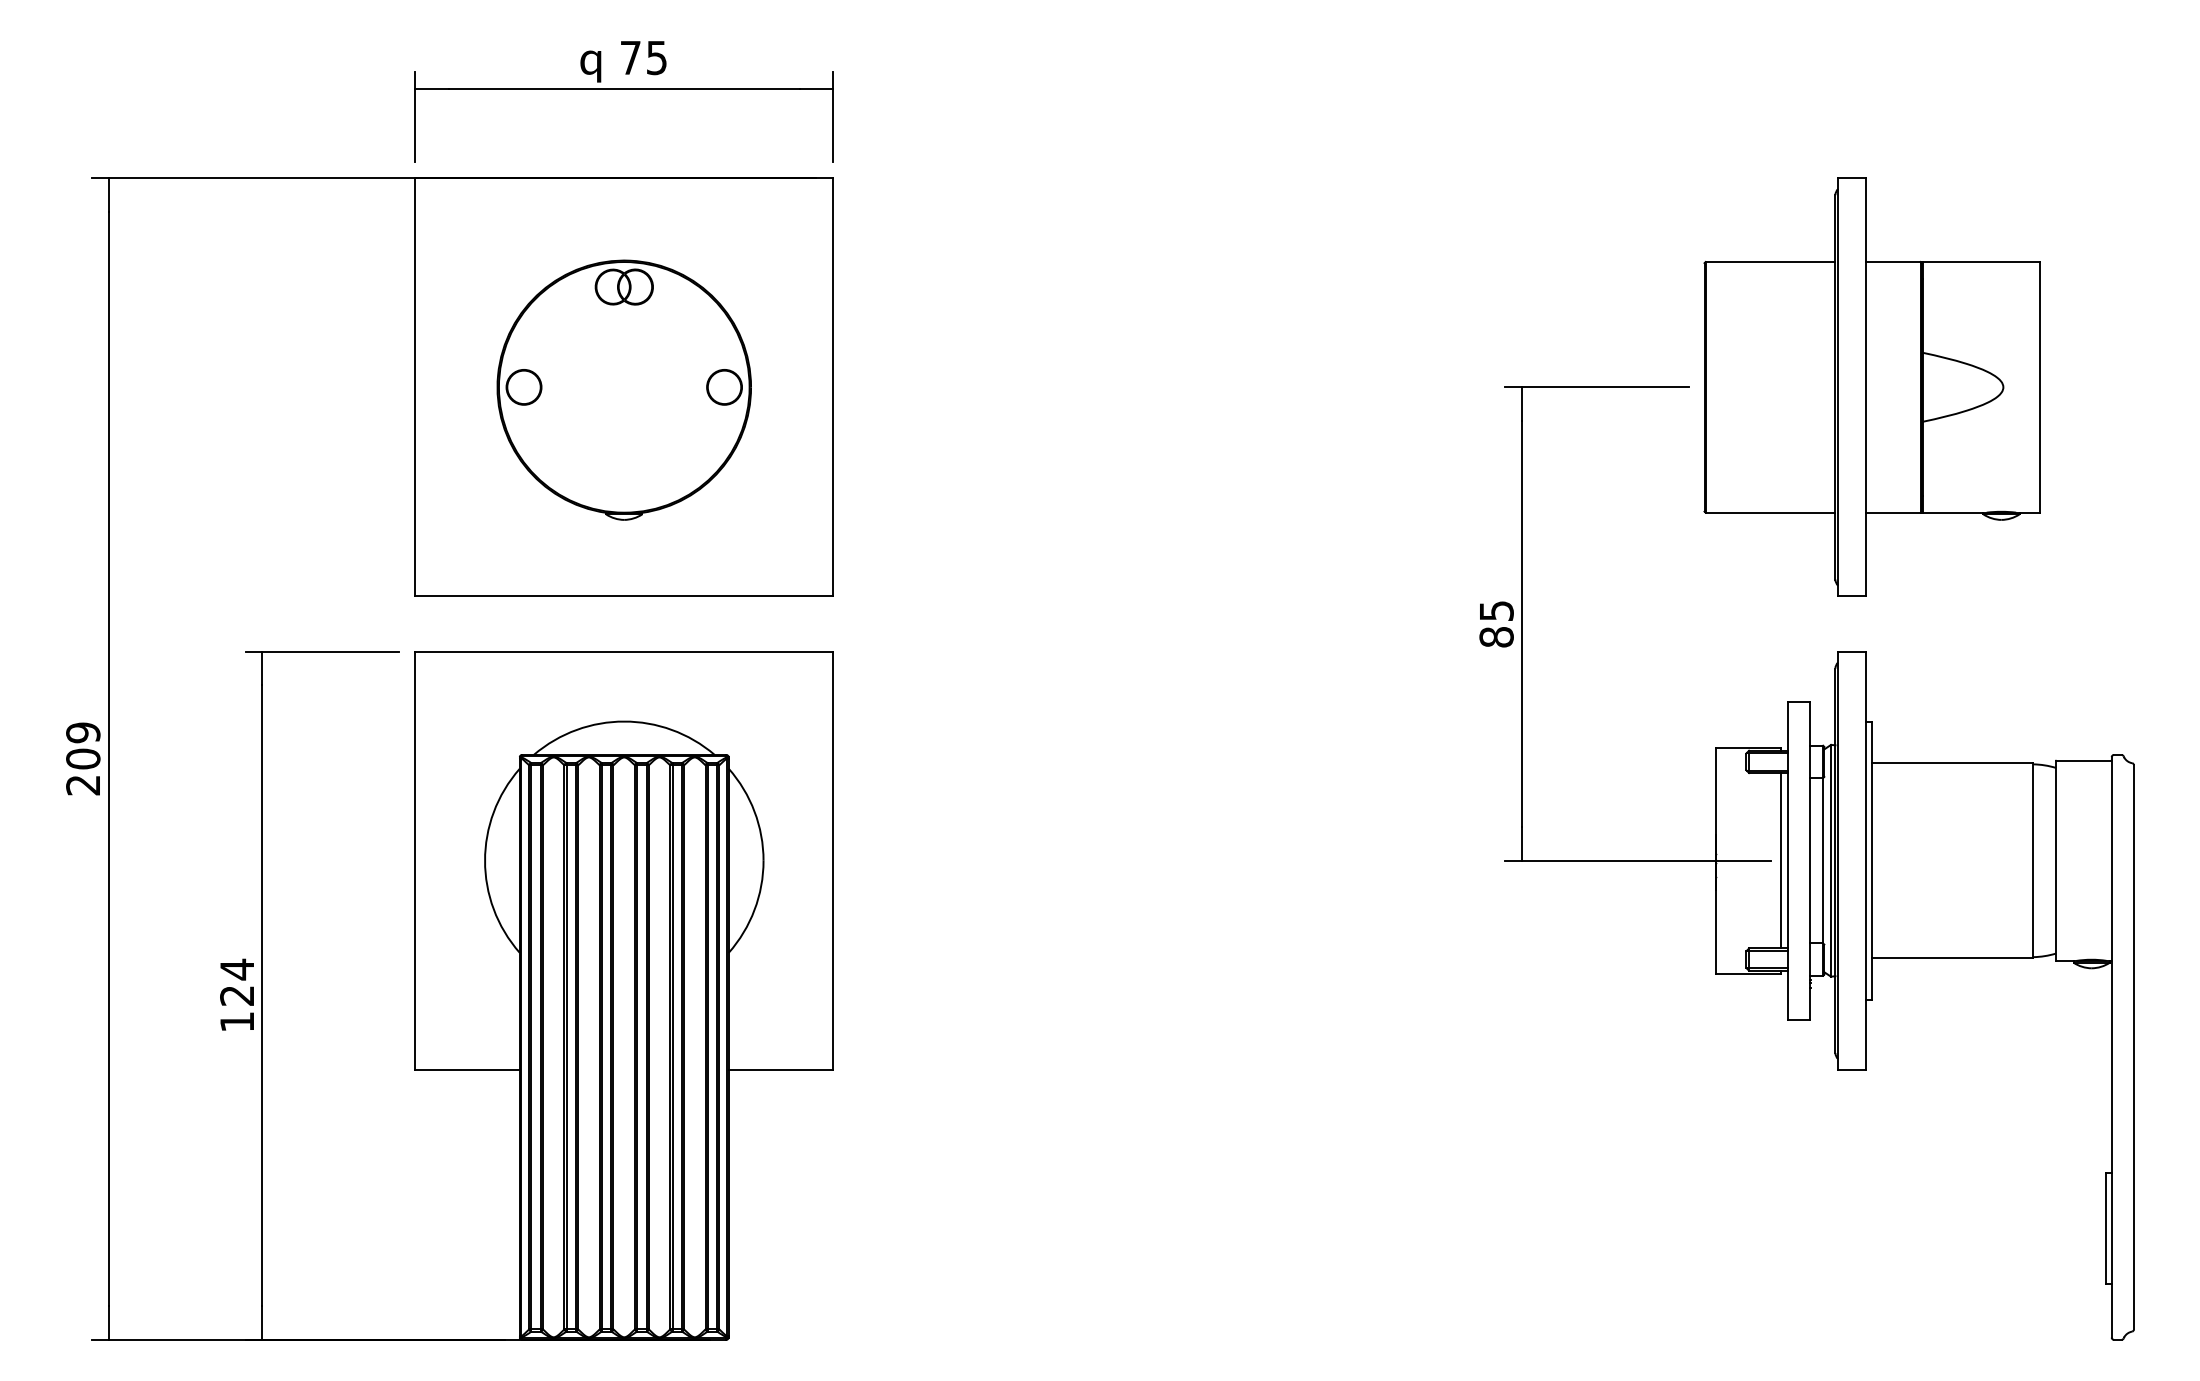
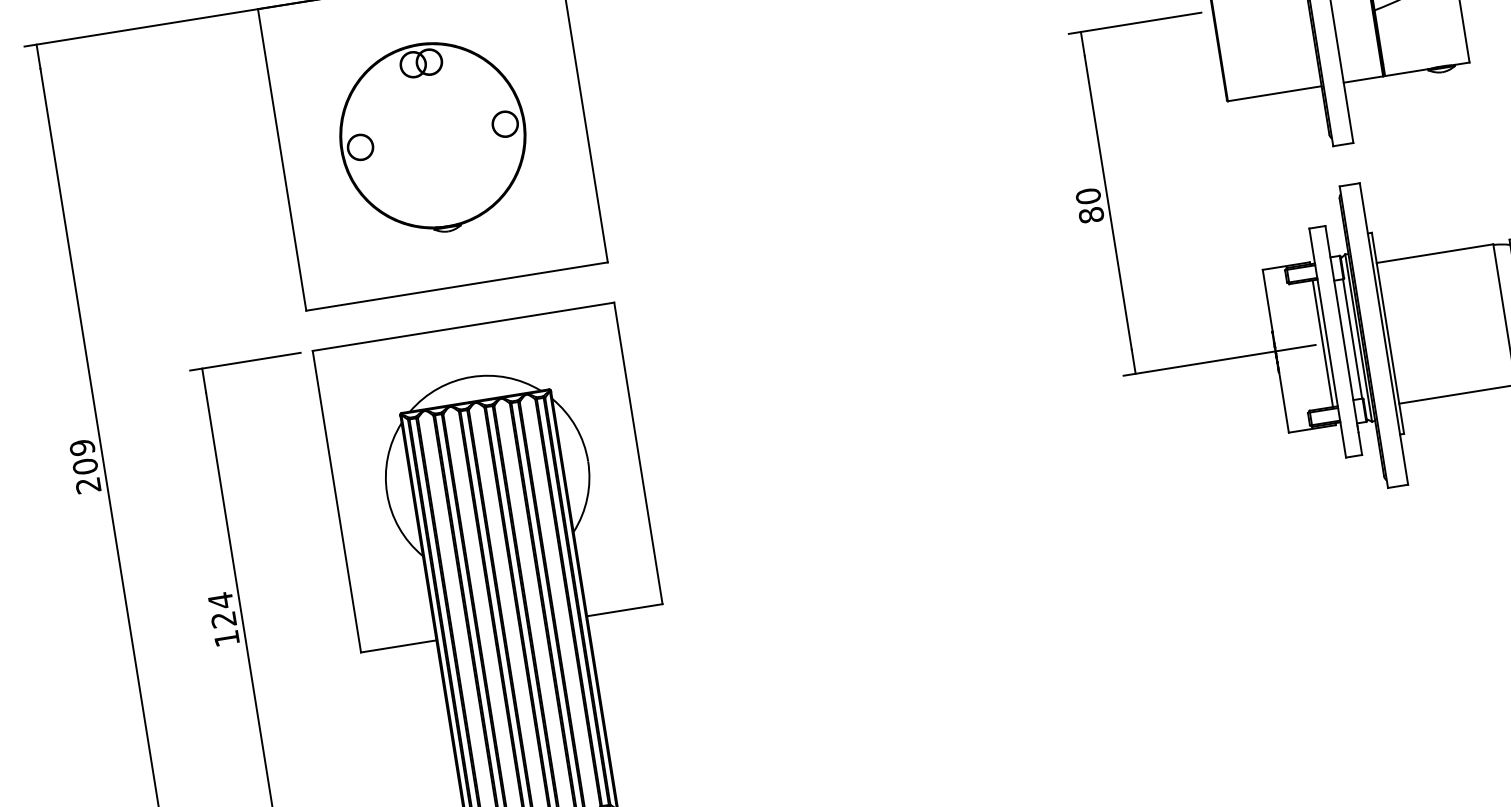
text: (1496, 610) -> (1088, 196), 85 -> 80

